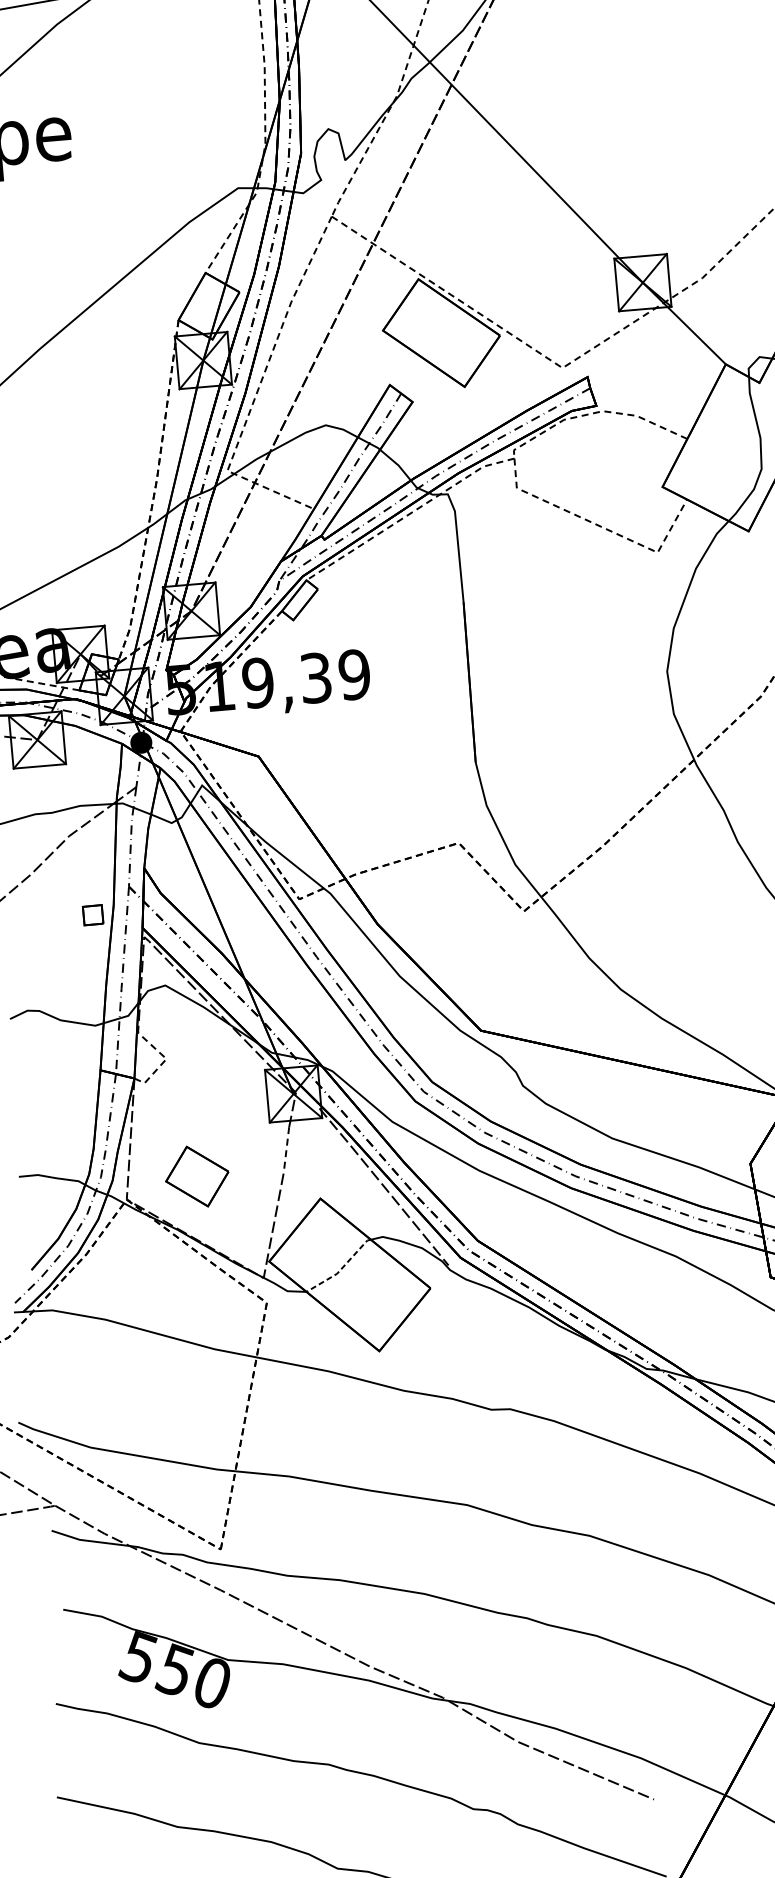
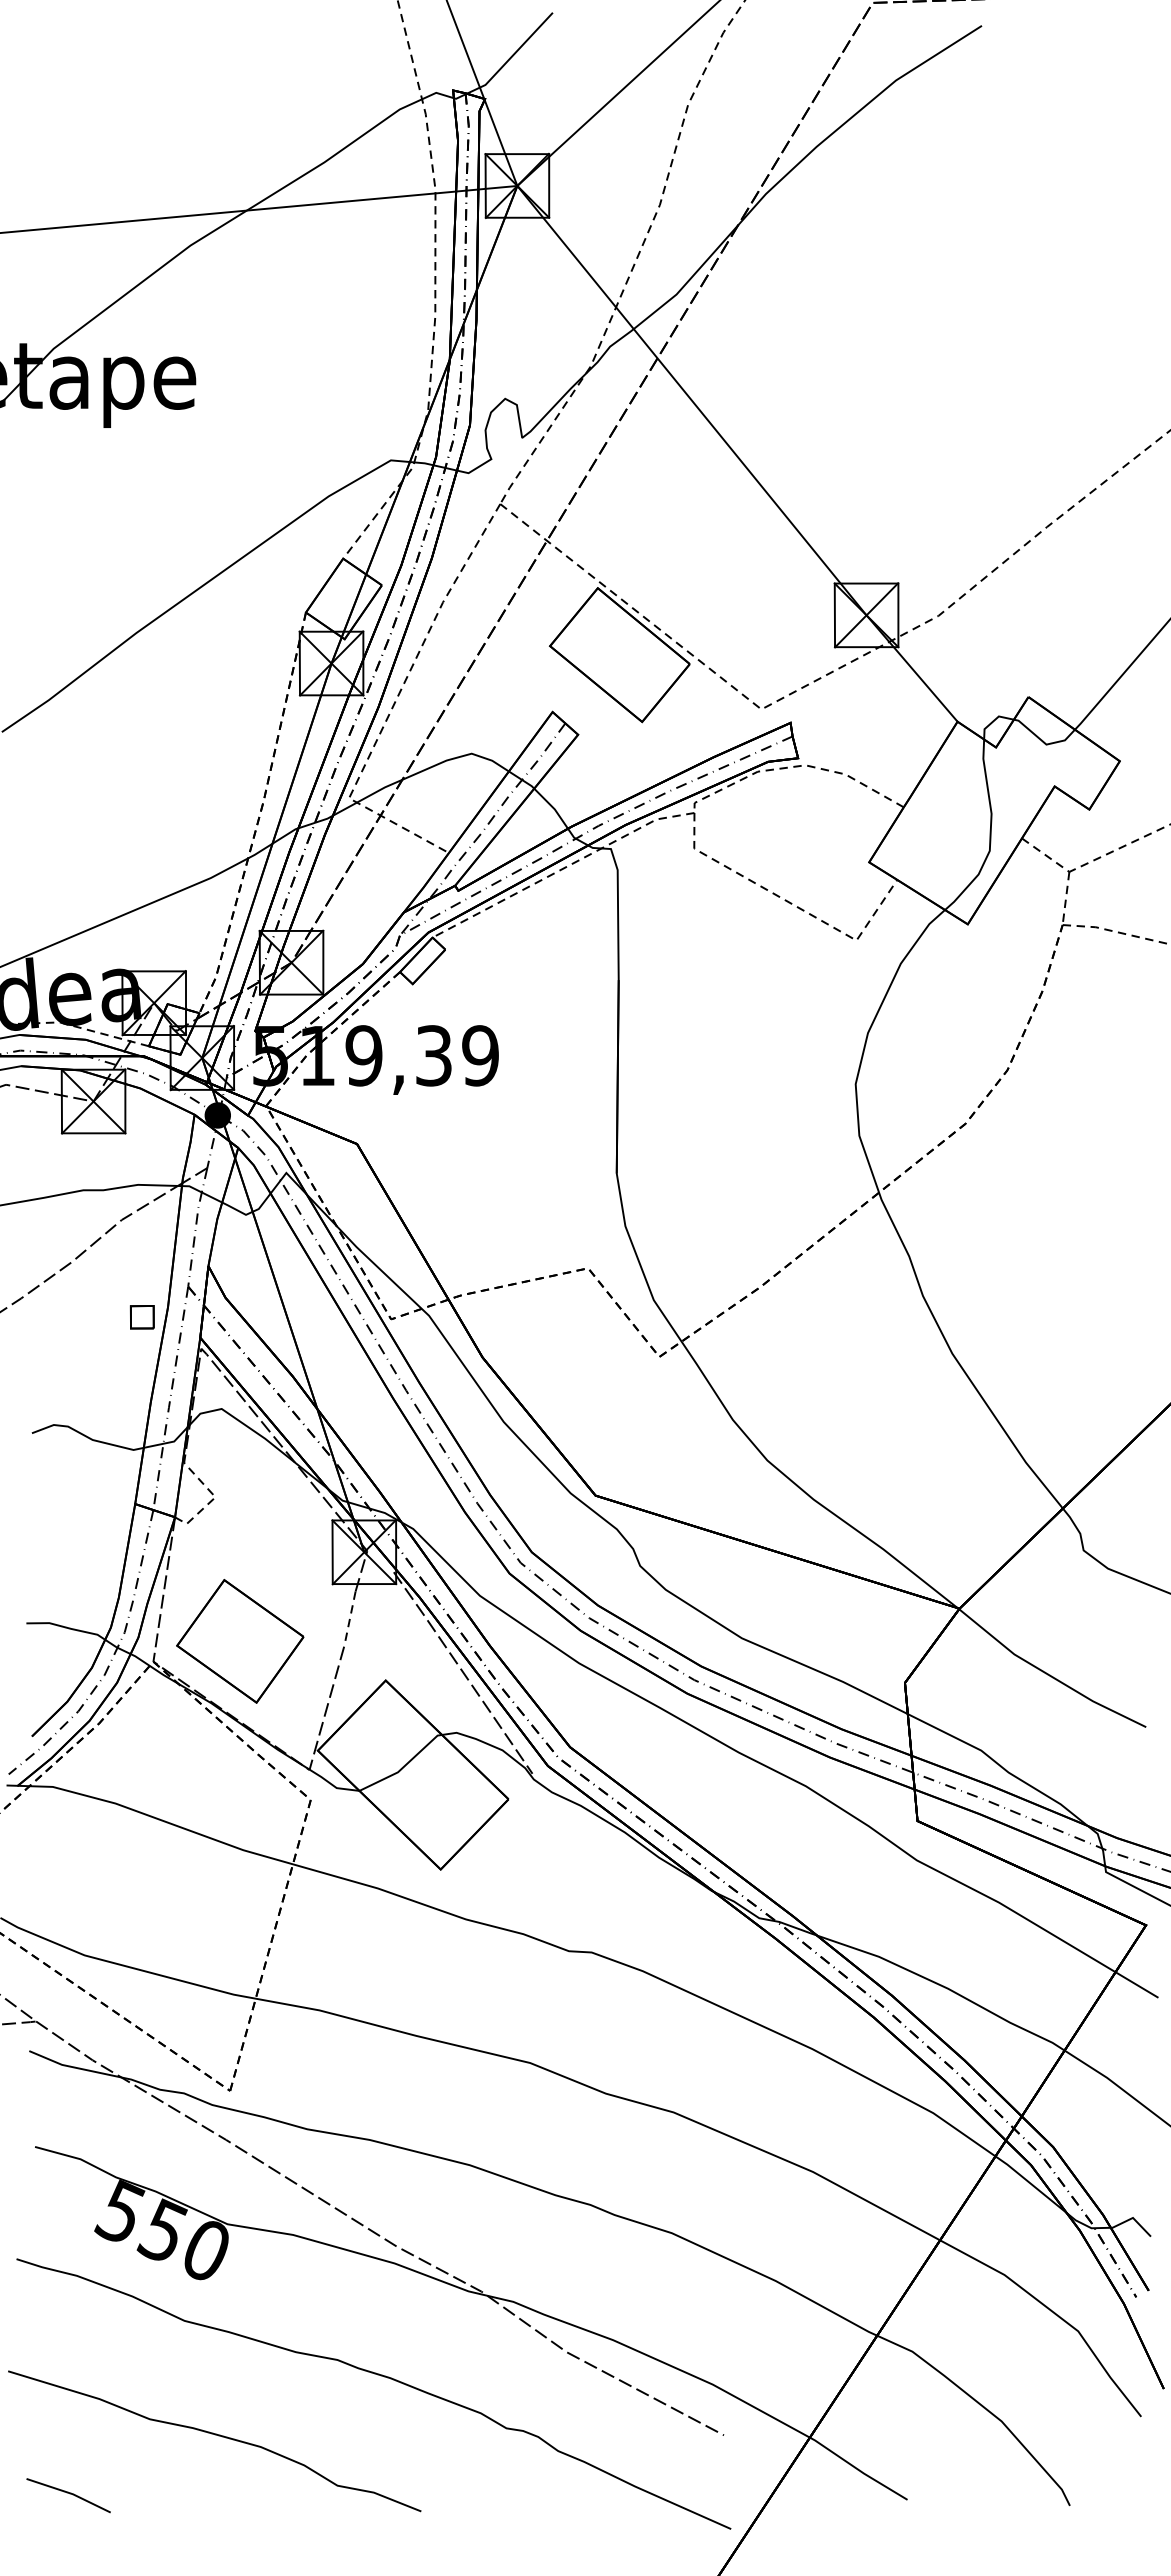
part: (197, 1176) -> (240, 1641), size x1.67
line: (341, 1268) -> (403, 1766), dashed -> solid

